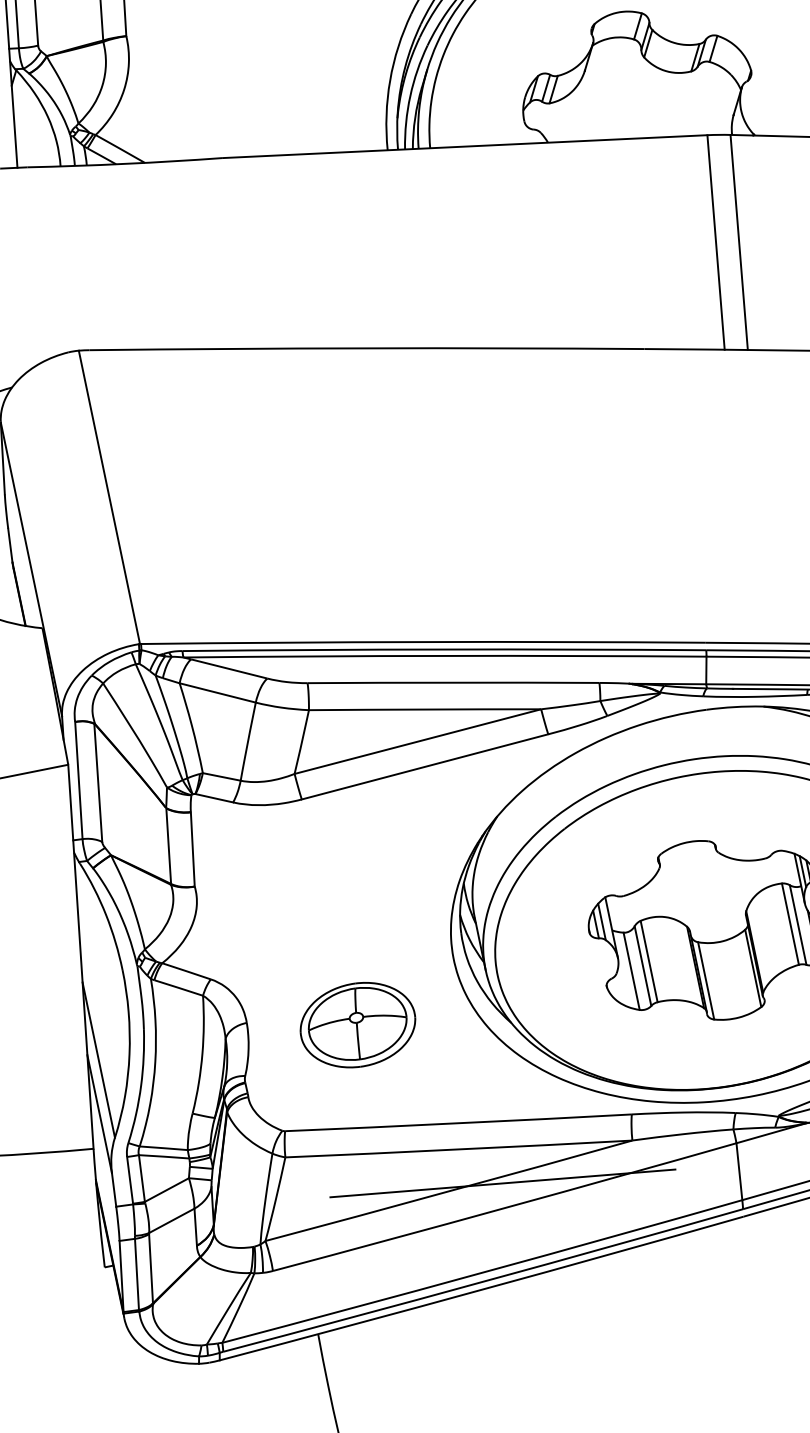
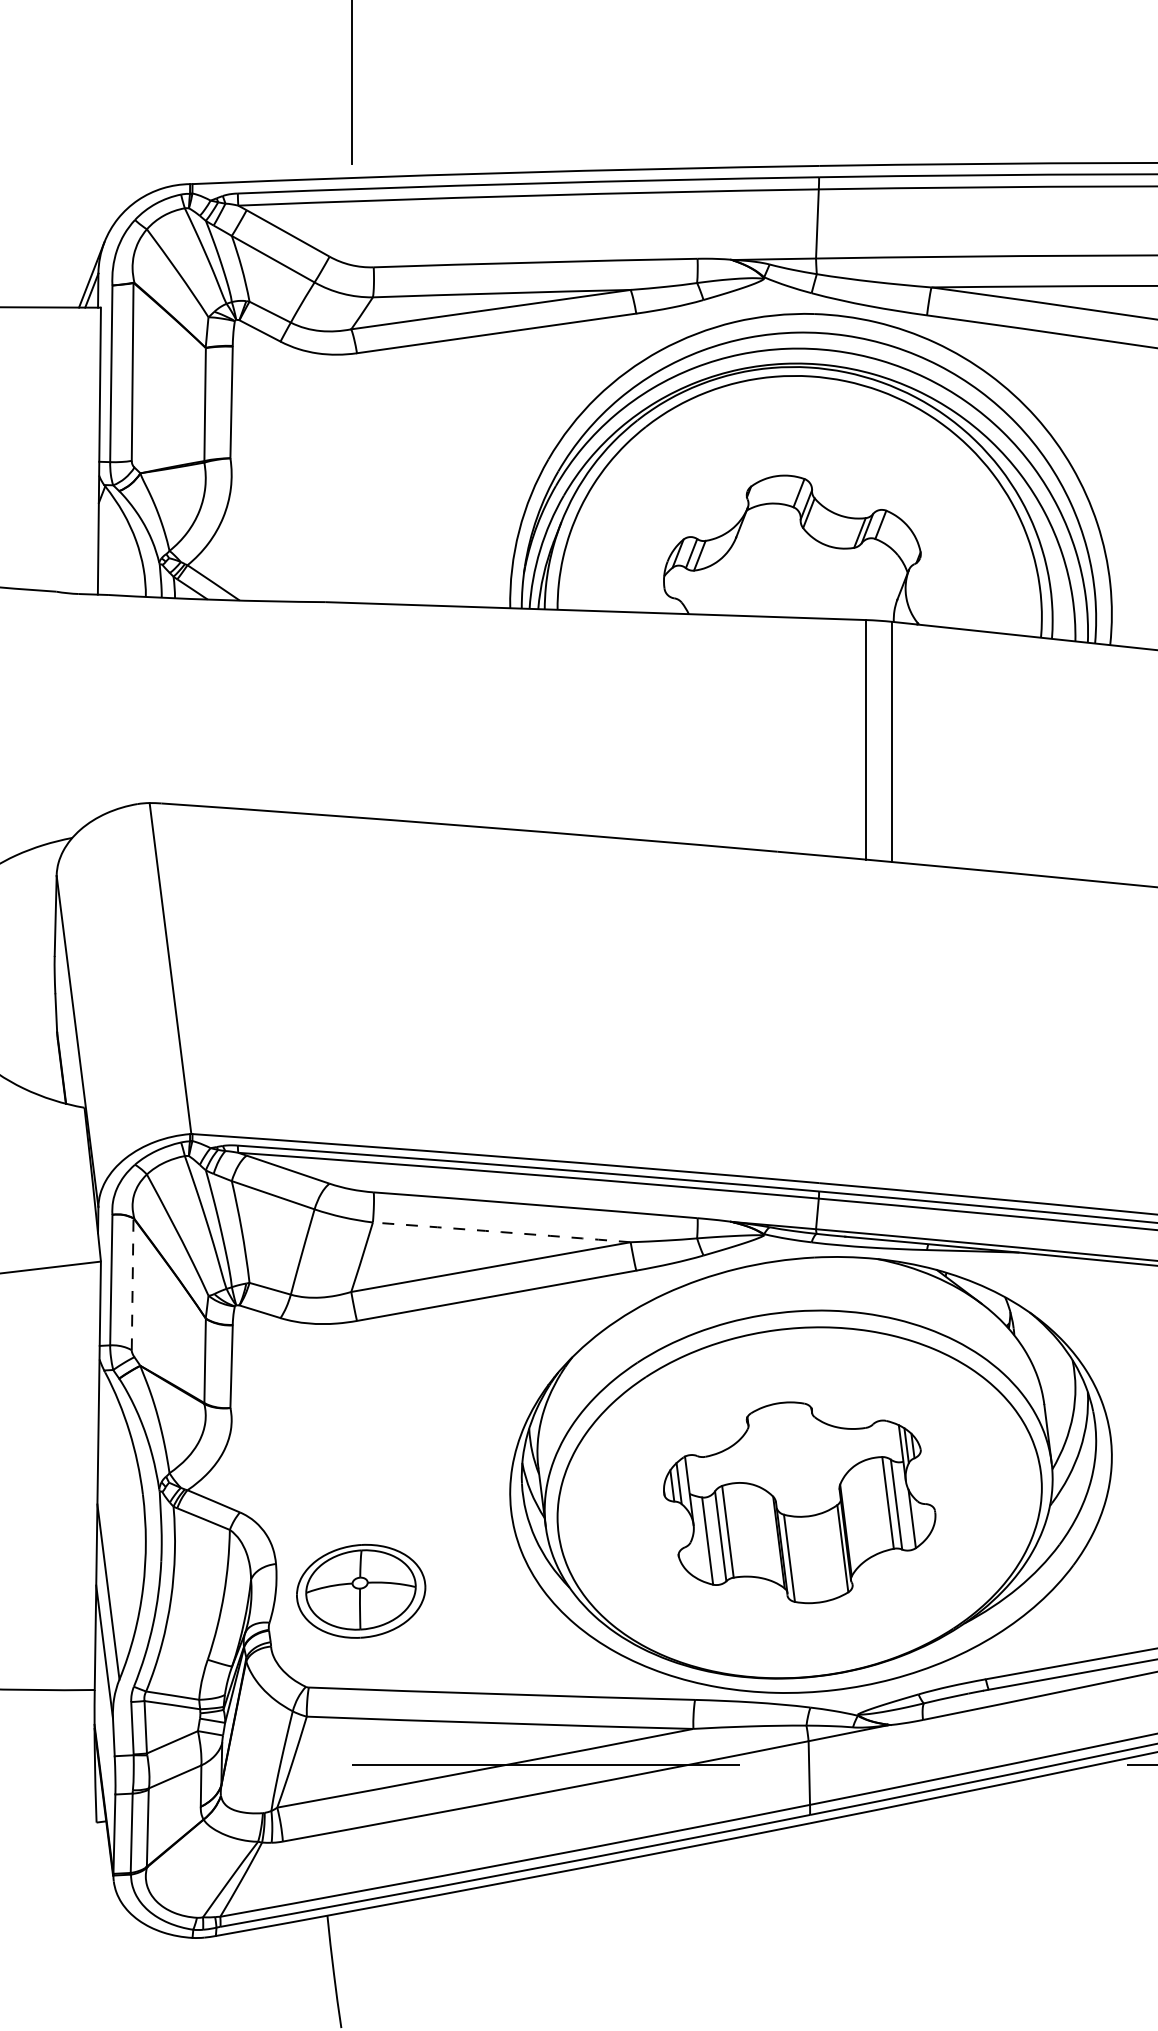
arc: (424, 709) -> (501, 1232), solid -> dashed
line: (98, 783) -> (132, 1284), solid -> dashed
part: (358, 1025) -> (361, 1591), moved

